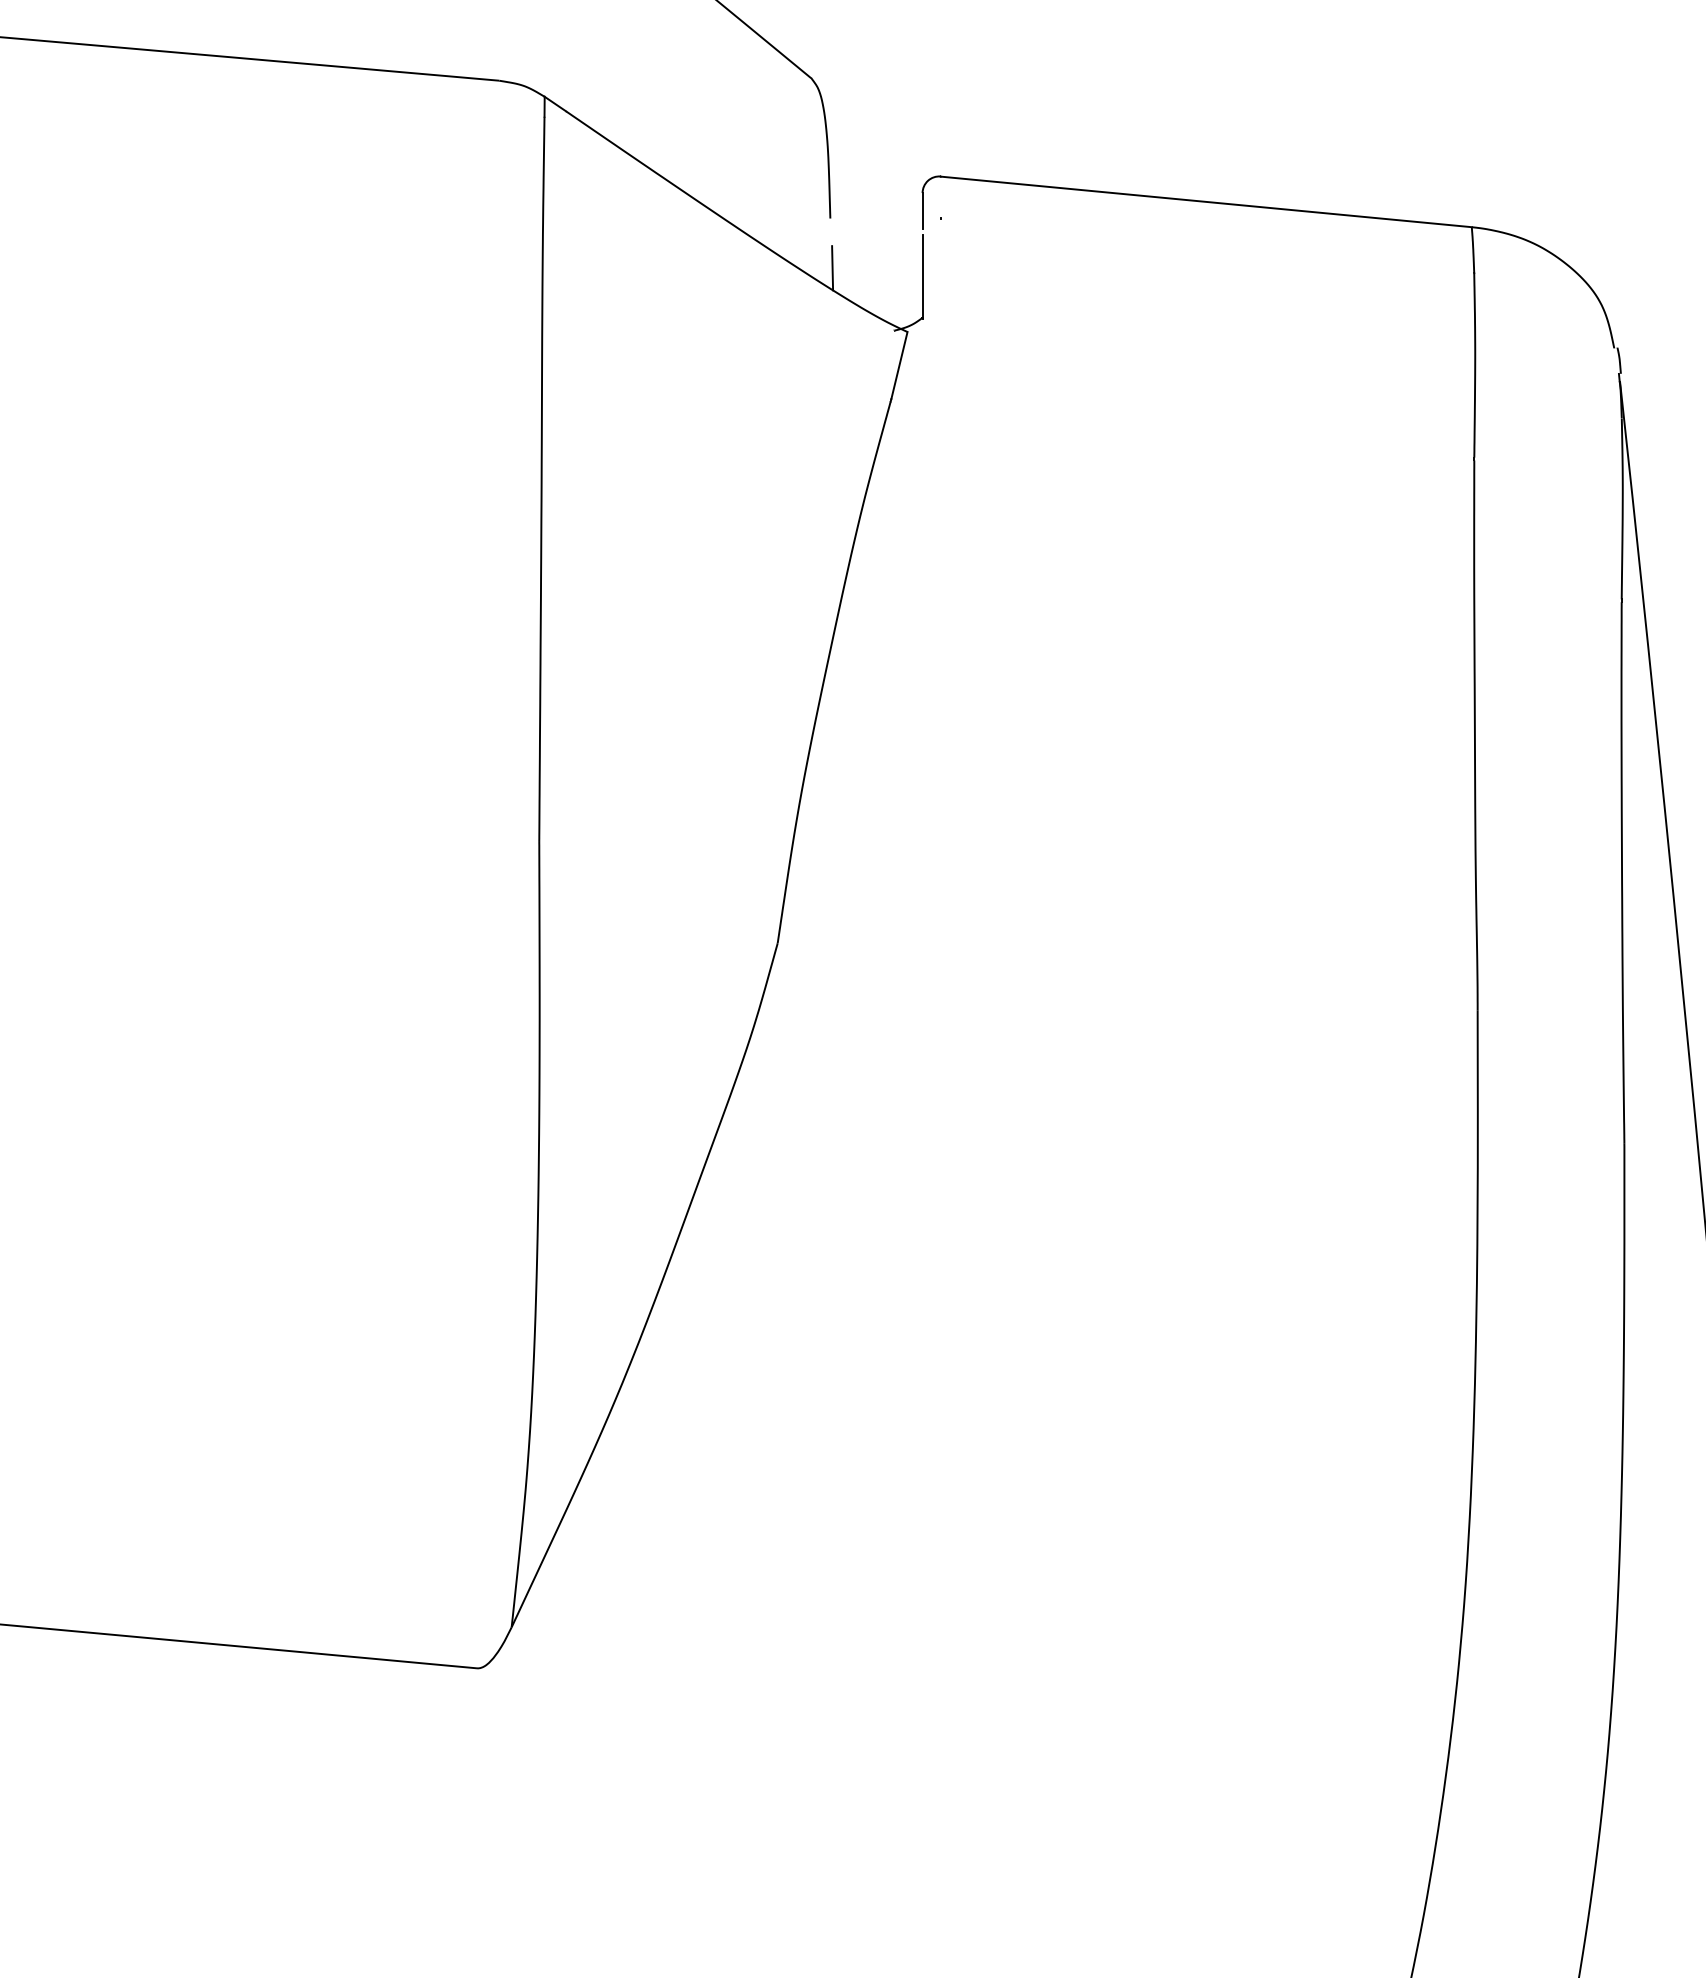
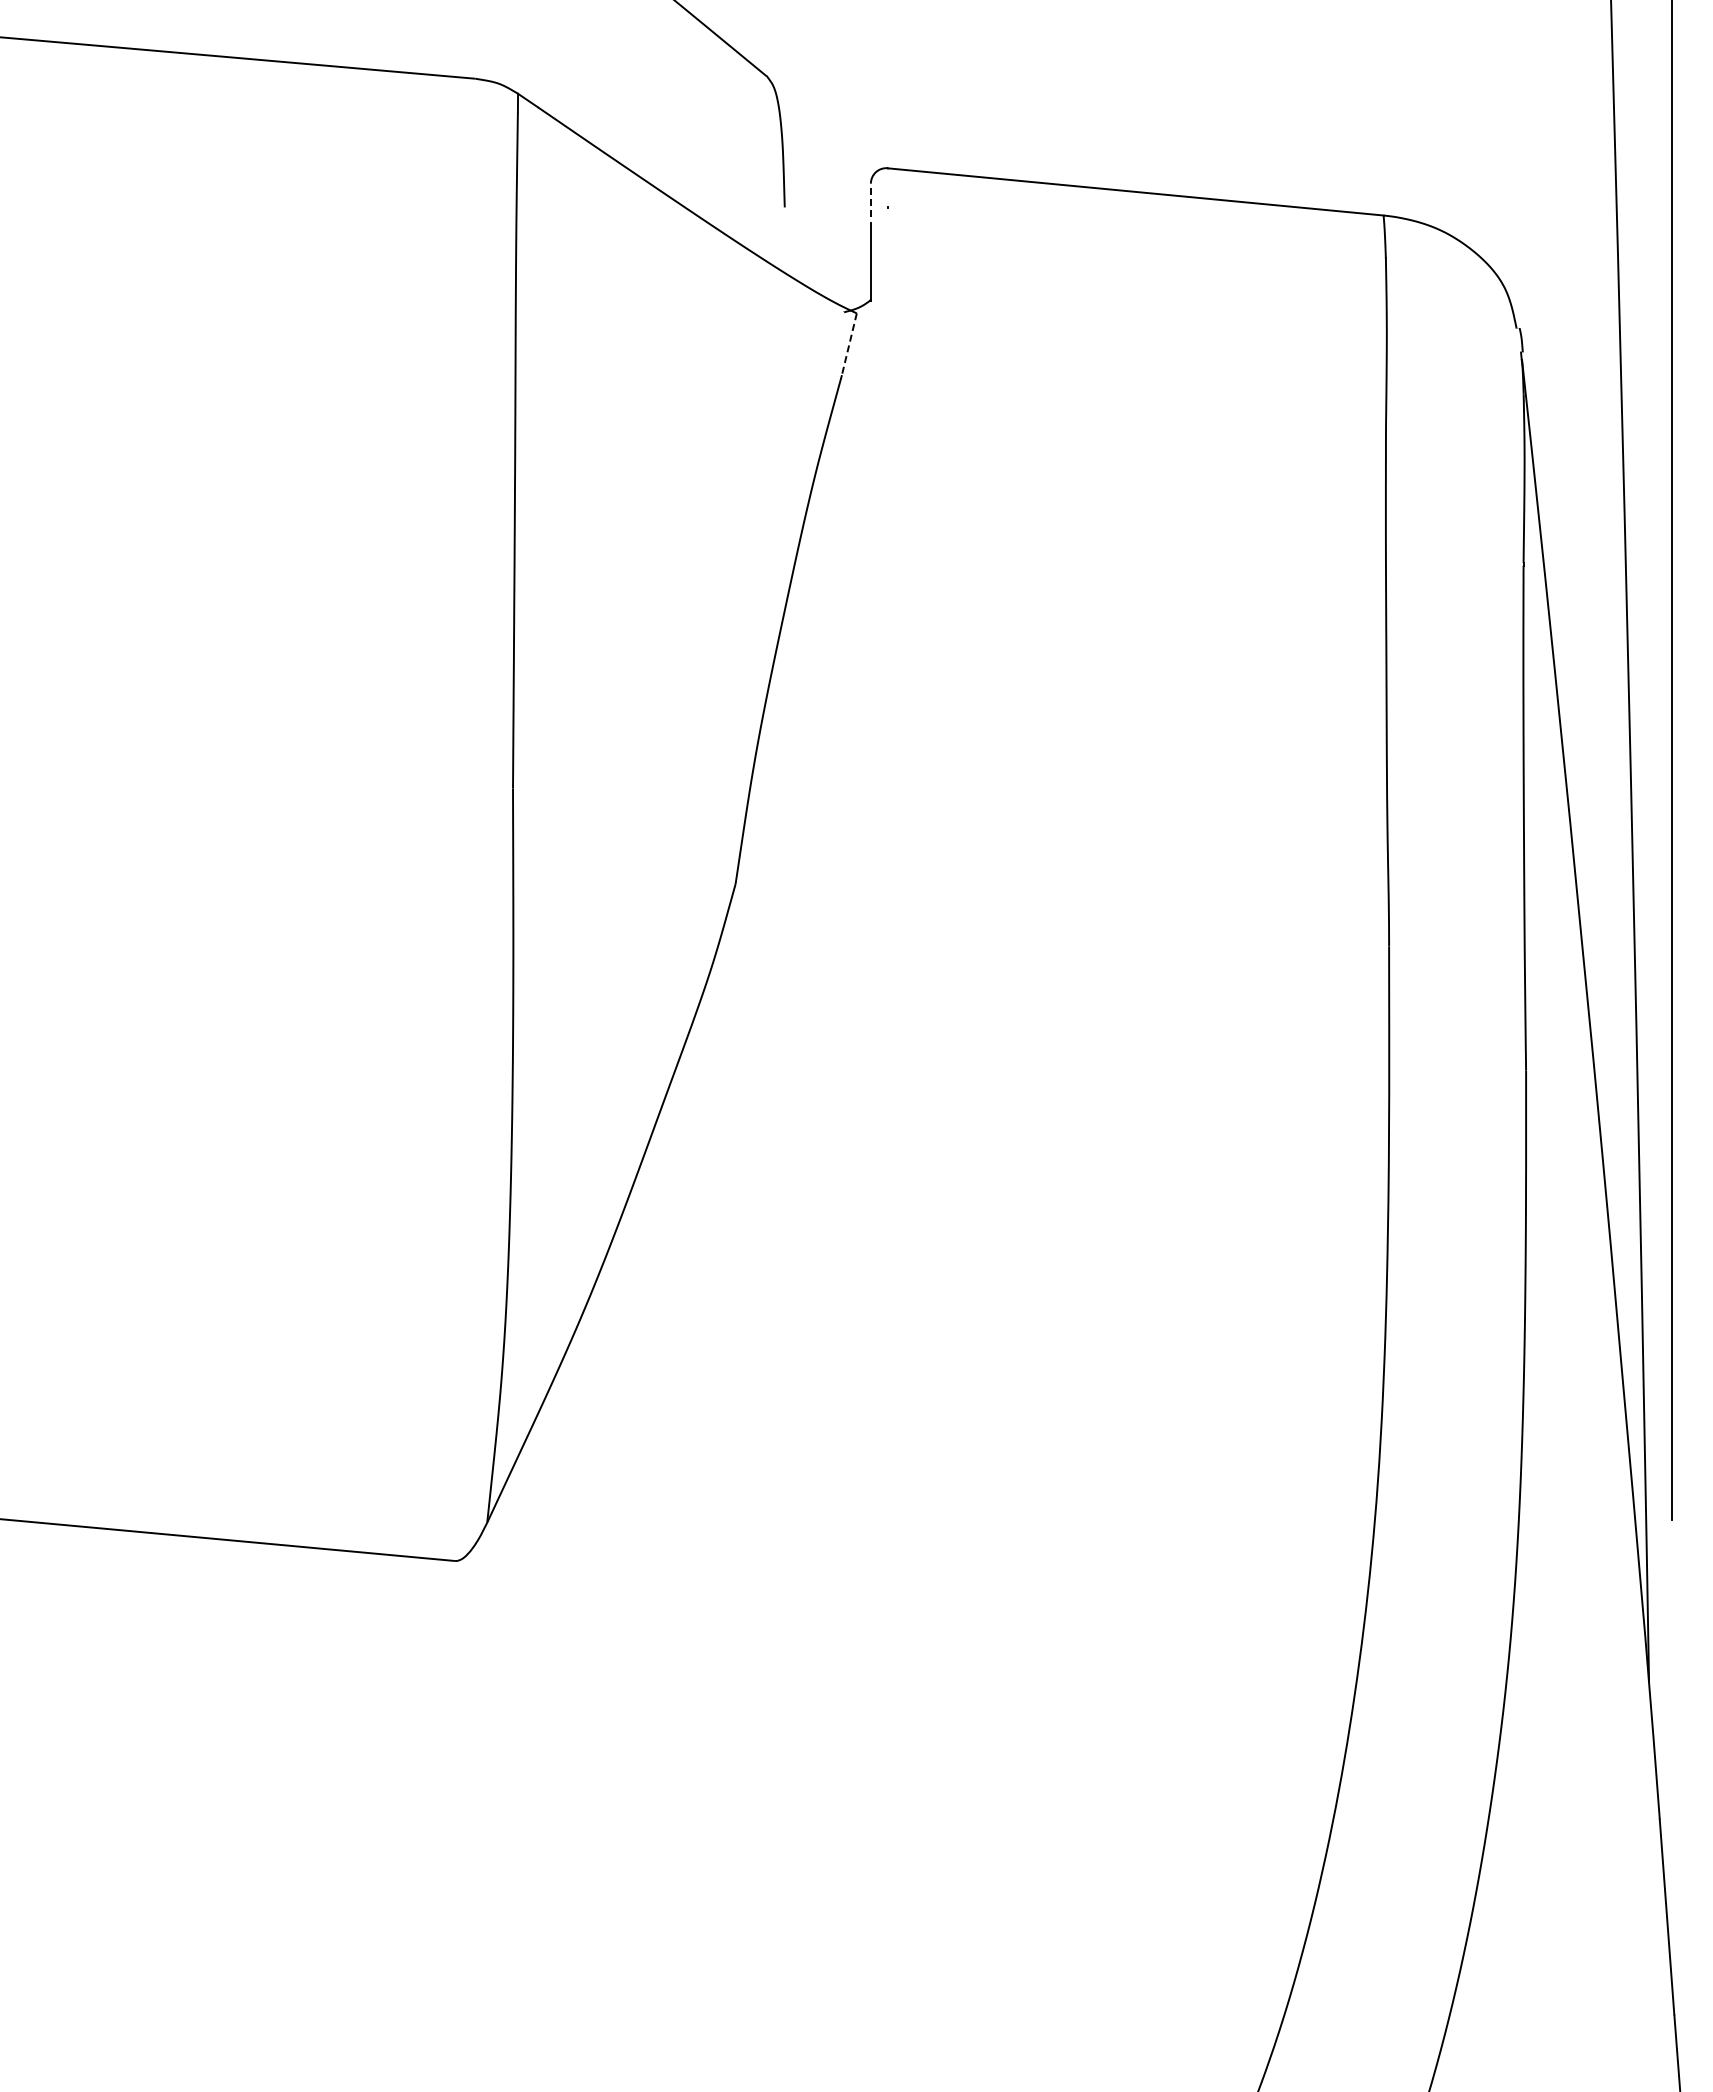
line: (922, 211) -> (870, 200), solid -> dashed
line: (832, 267) -> (786, 253), removed
line: (899, 366) -> (849, 345), solid -> dashed

